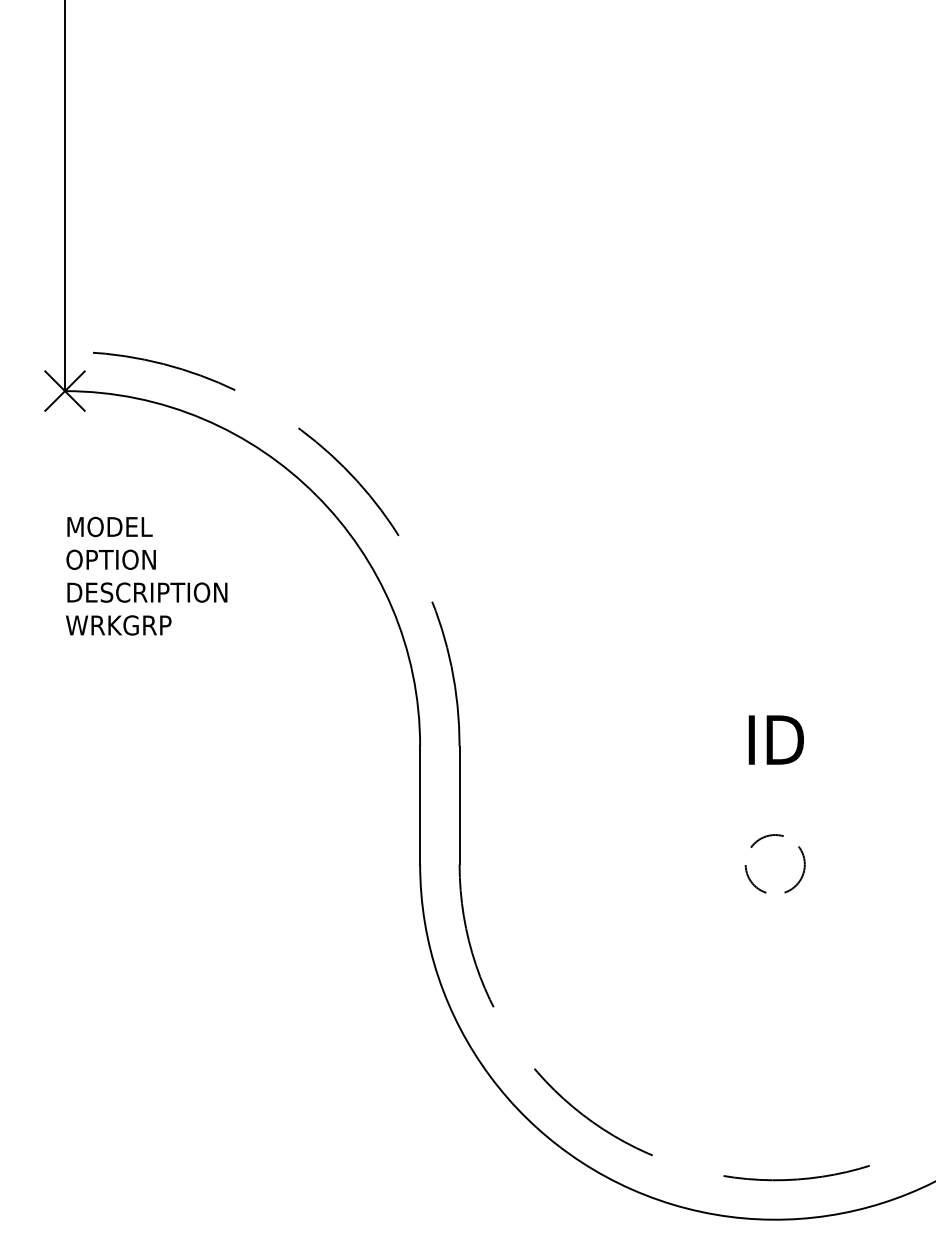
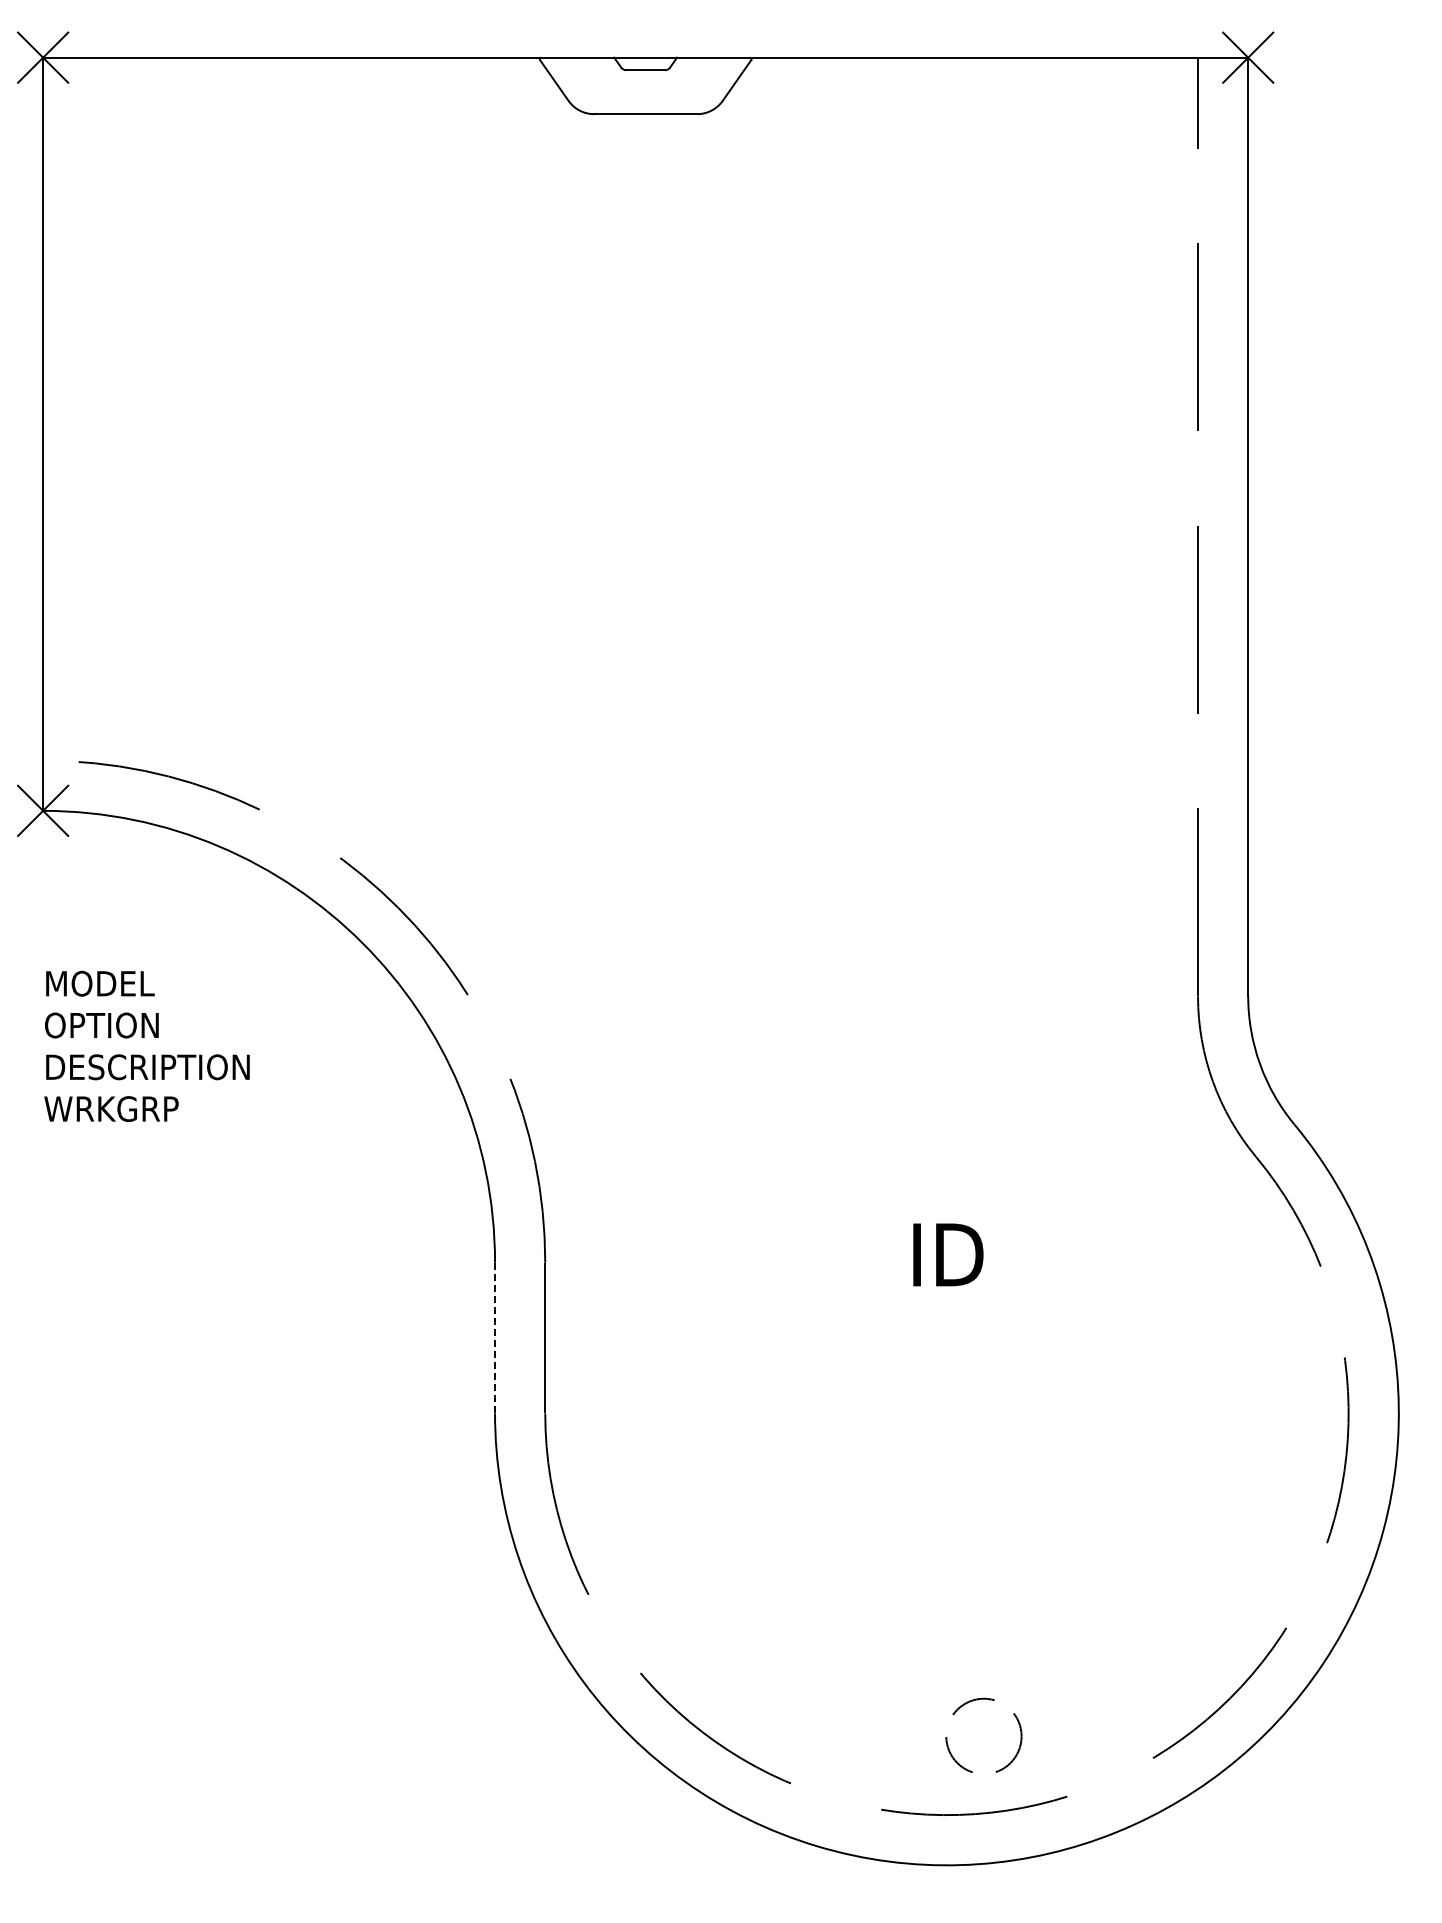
line: (420, 805) -> (495, 1338), solid -> dashed
circle: (774, 863) -> (983, 1734), moved

